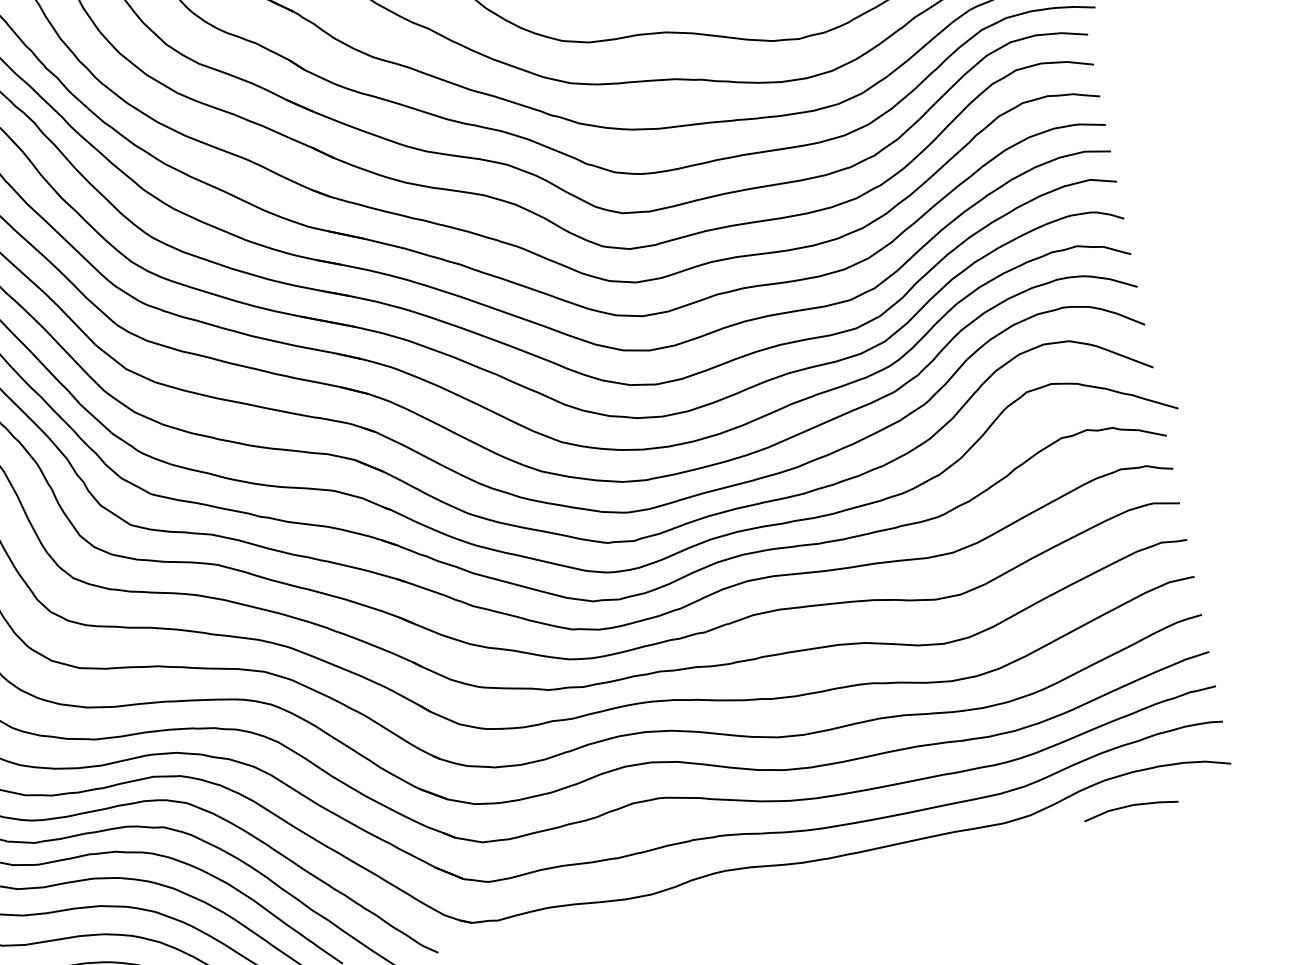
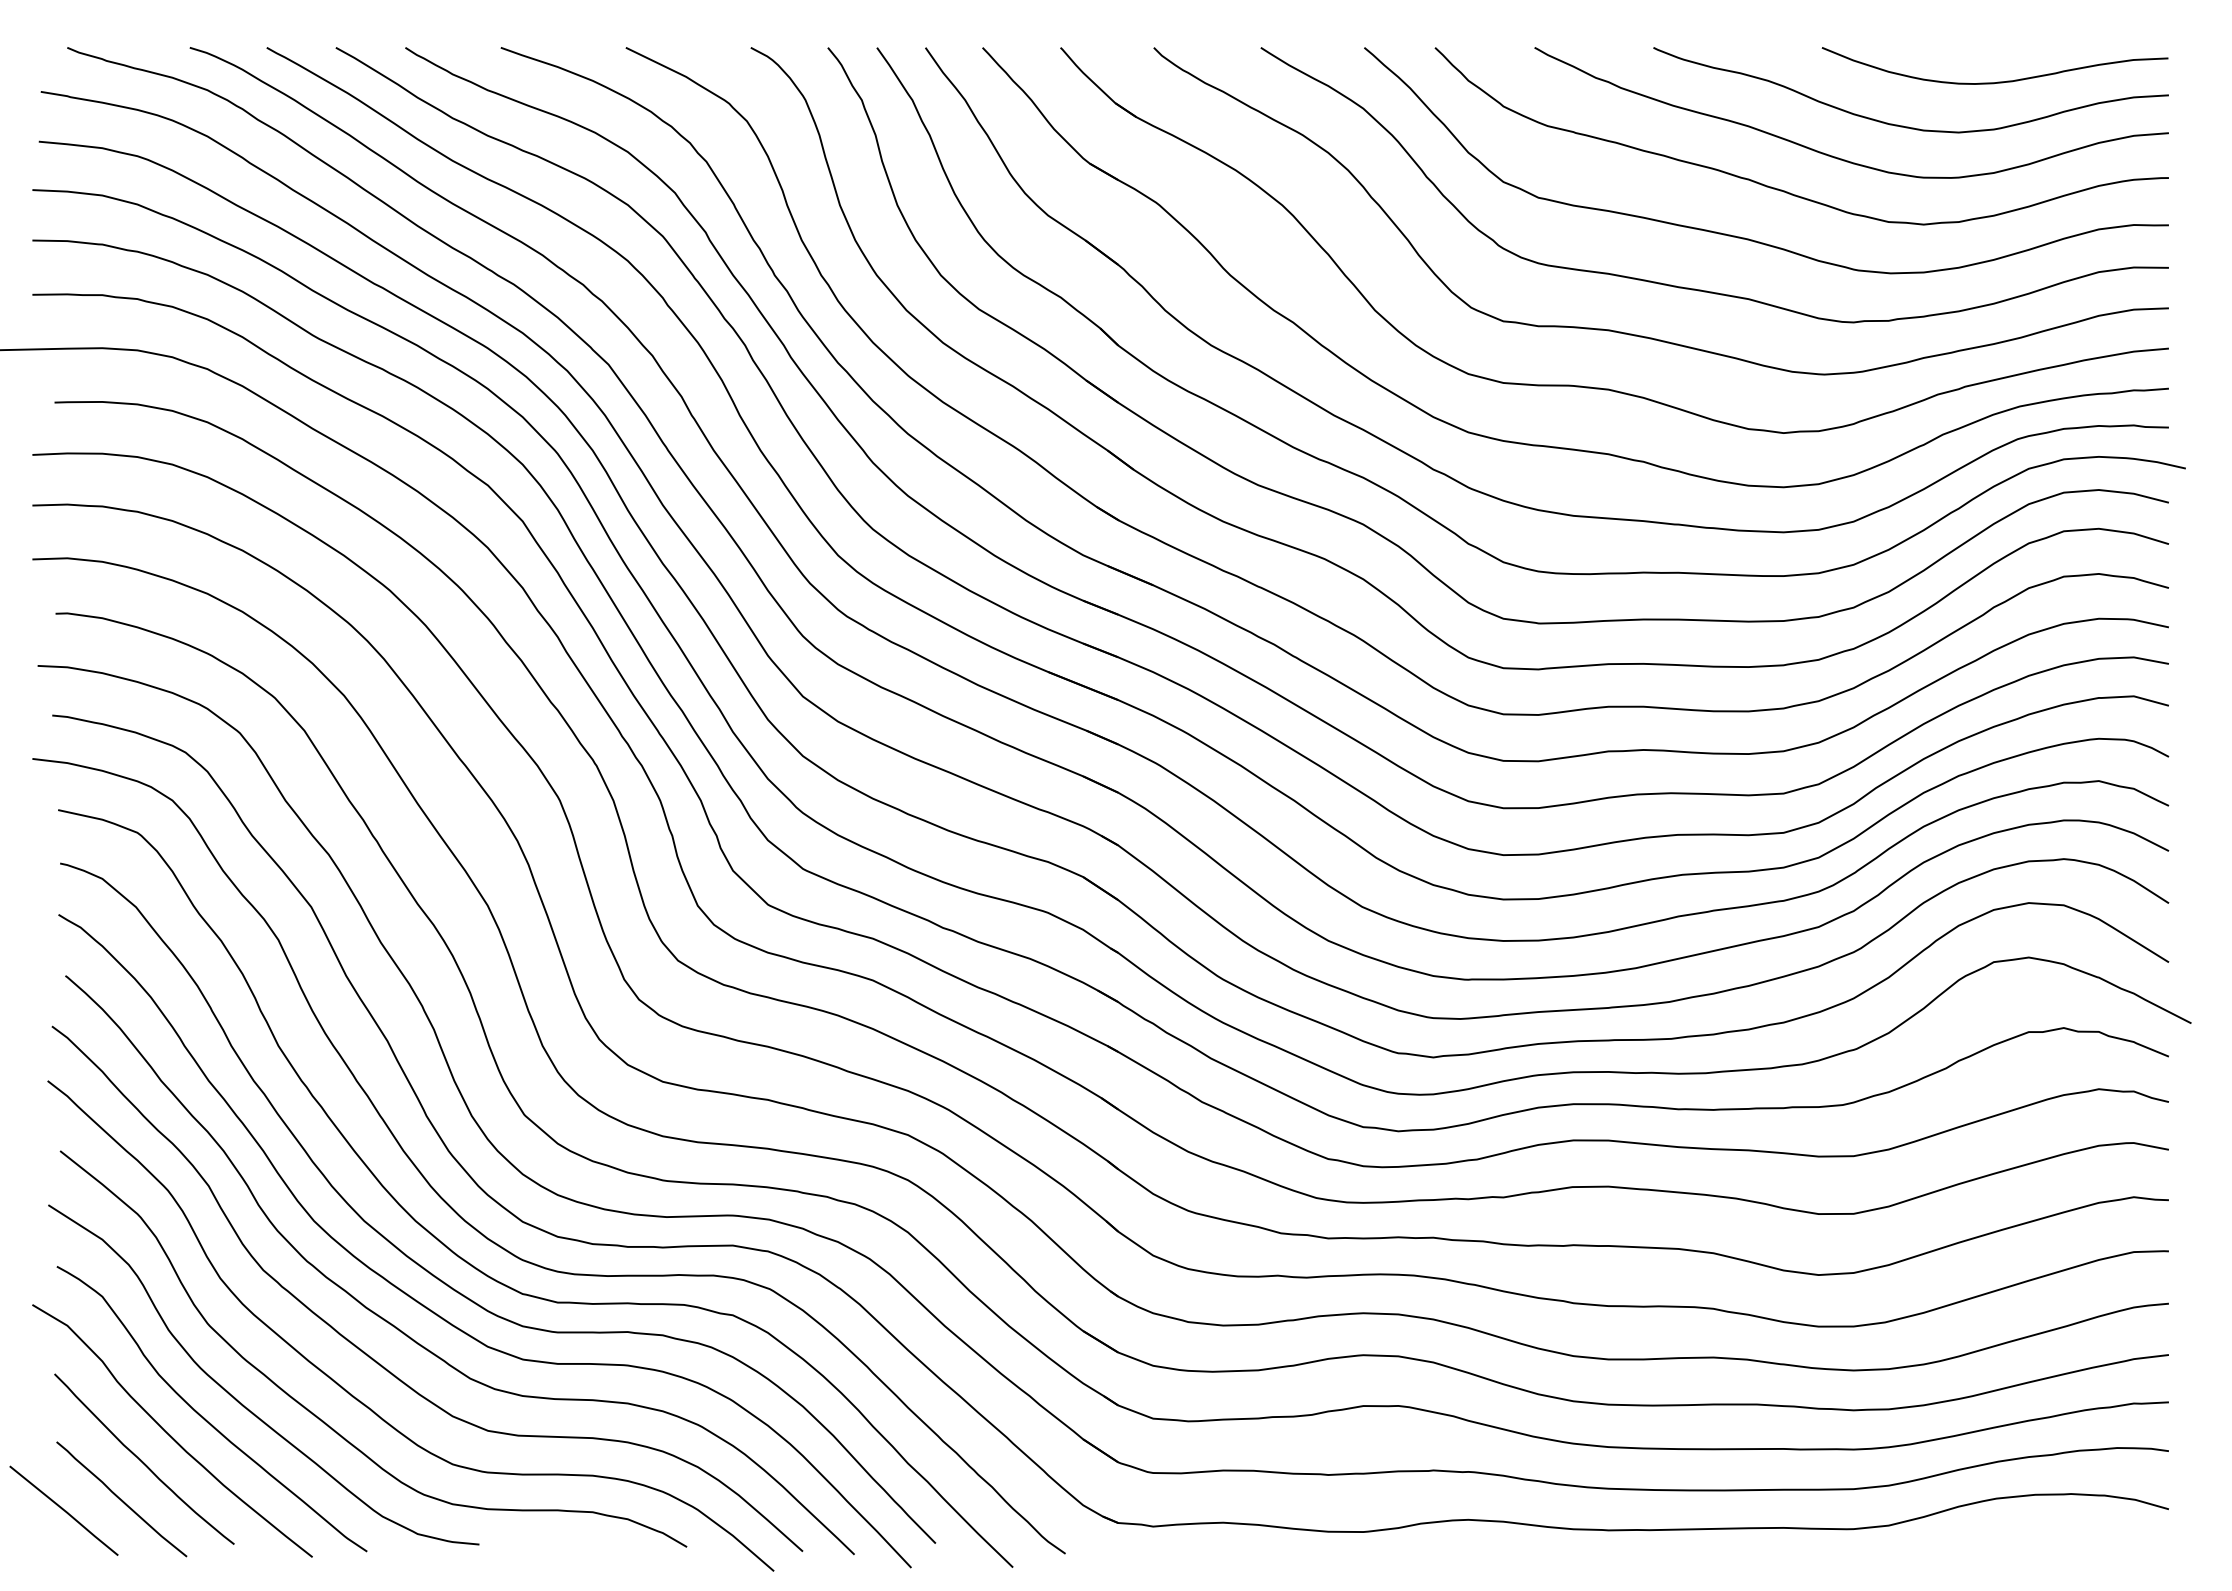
line: (1130, 806) -> (2023, 1539), removed

